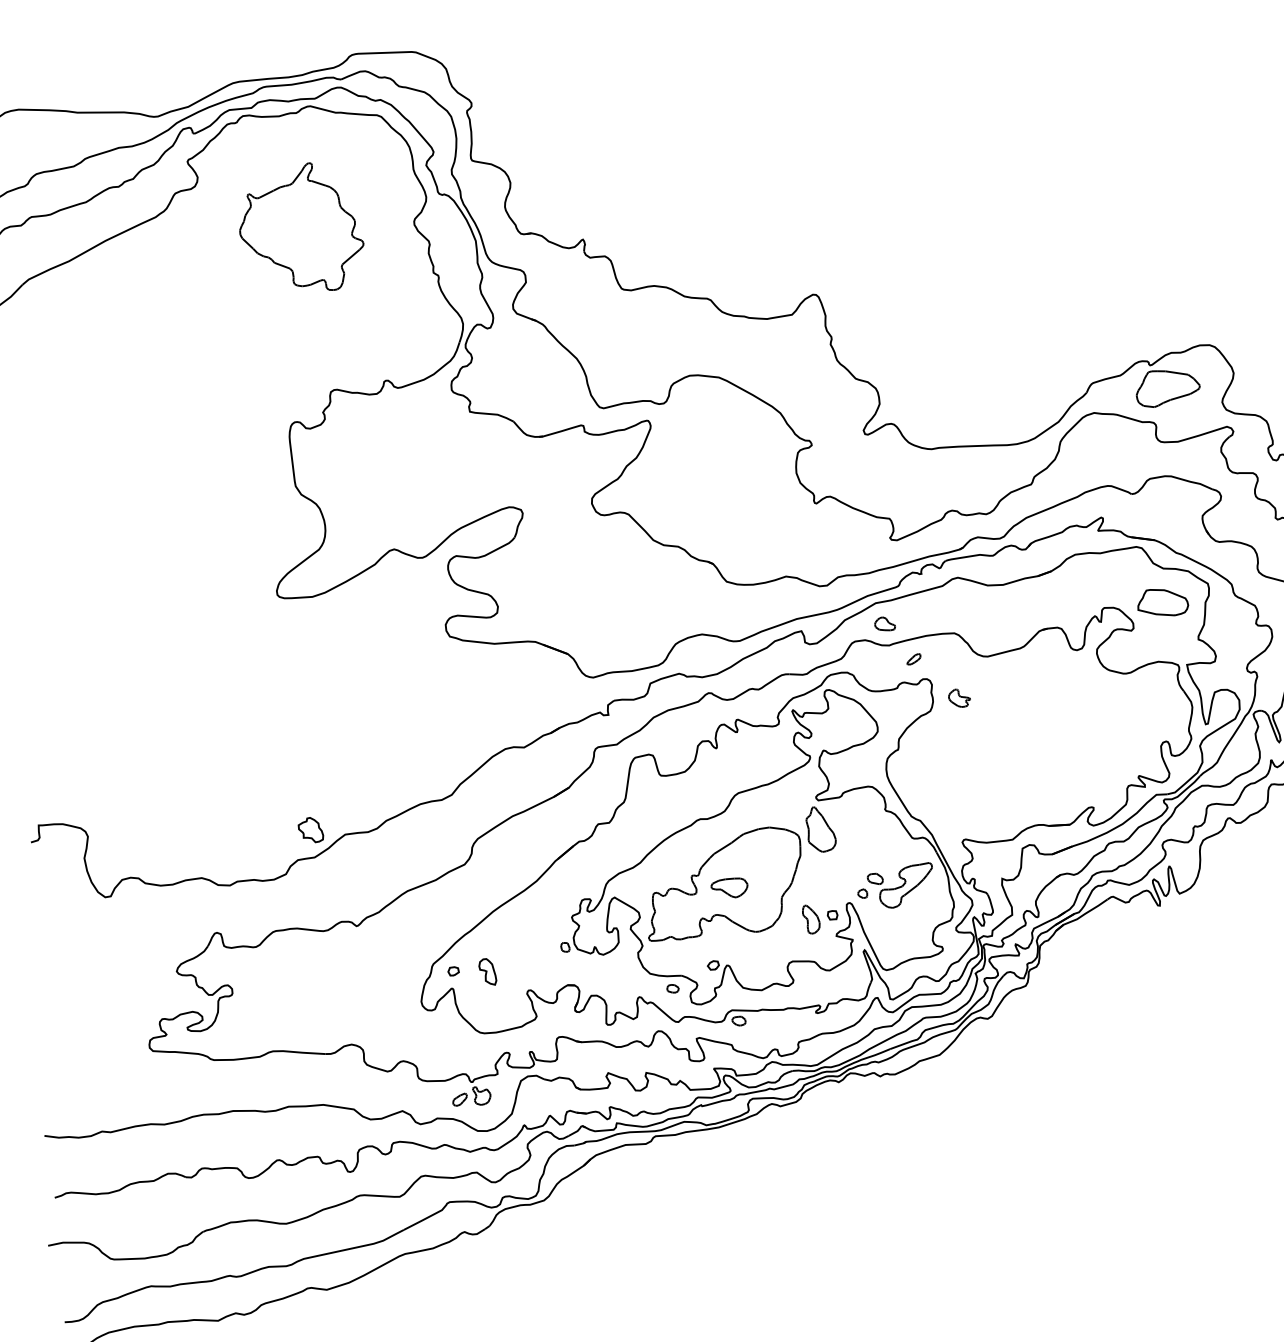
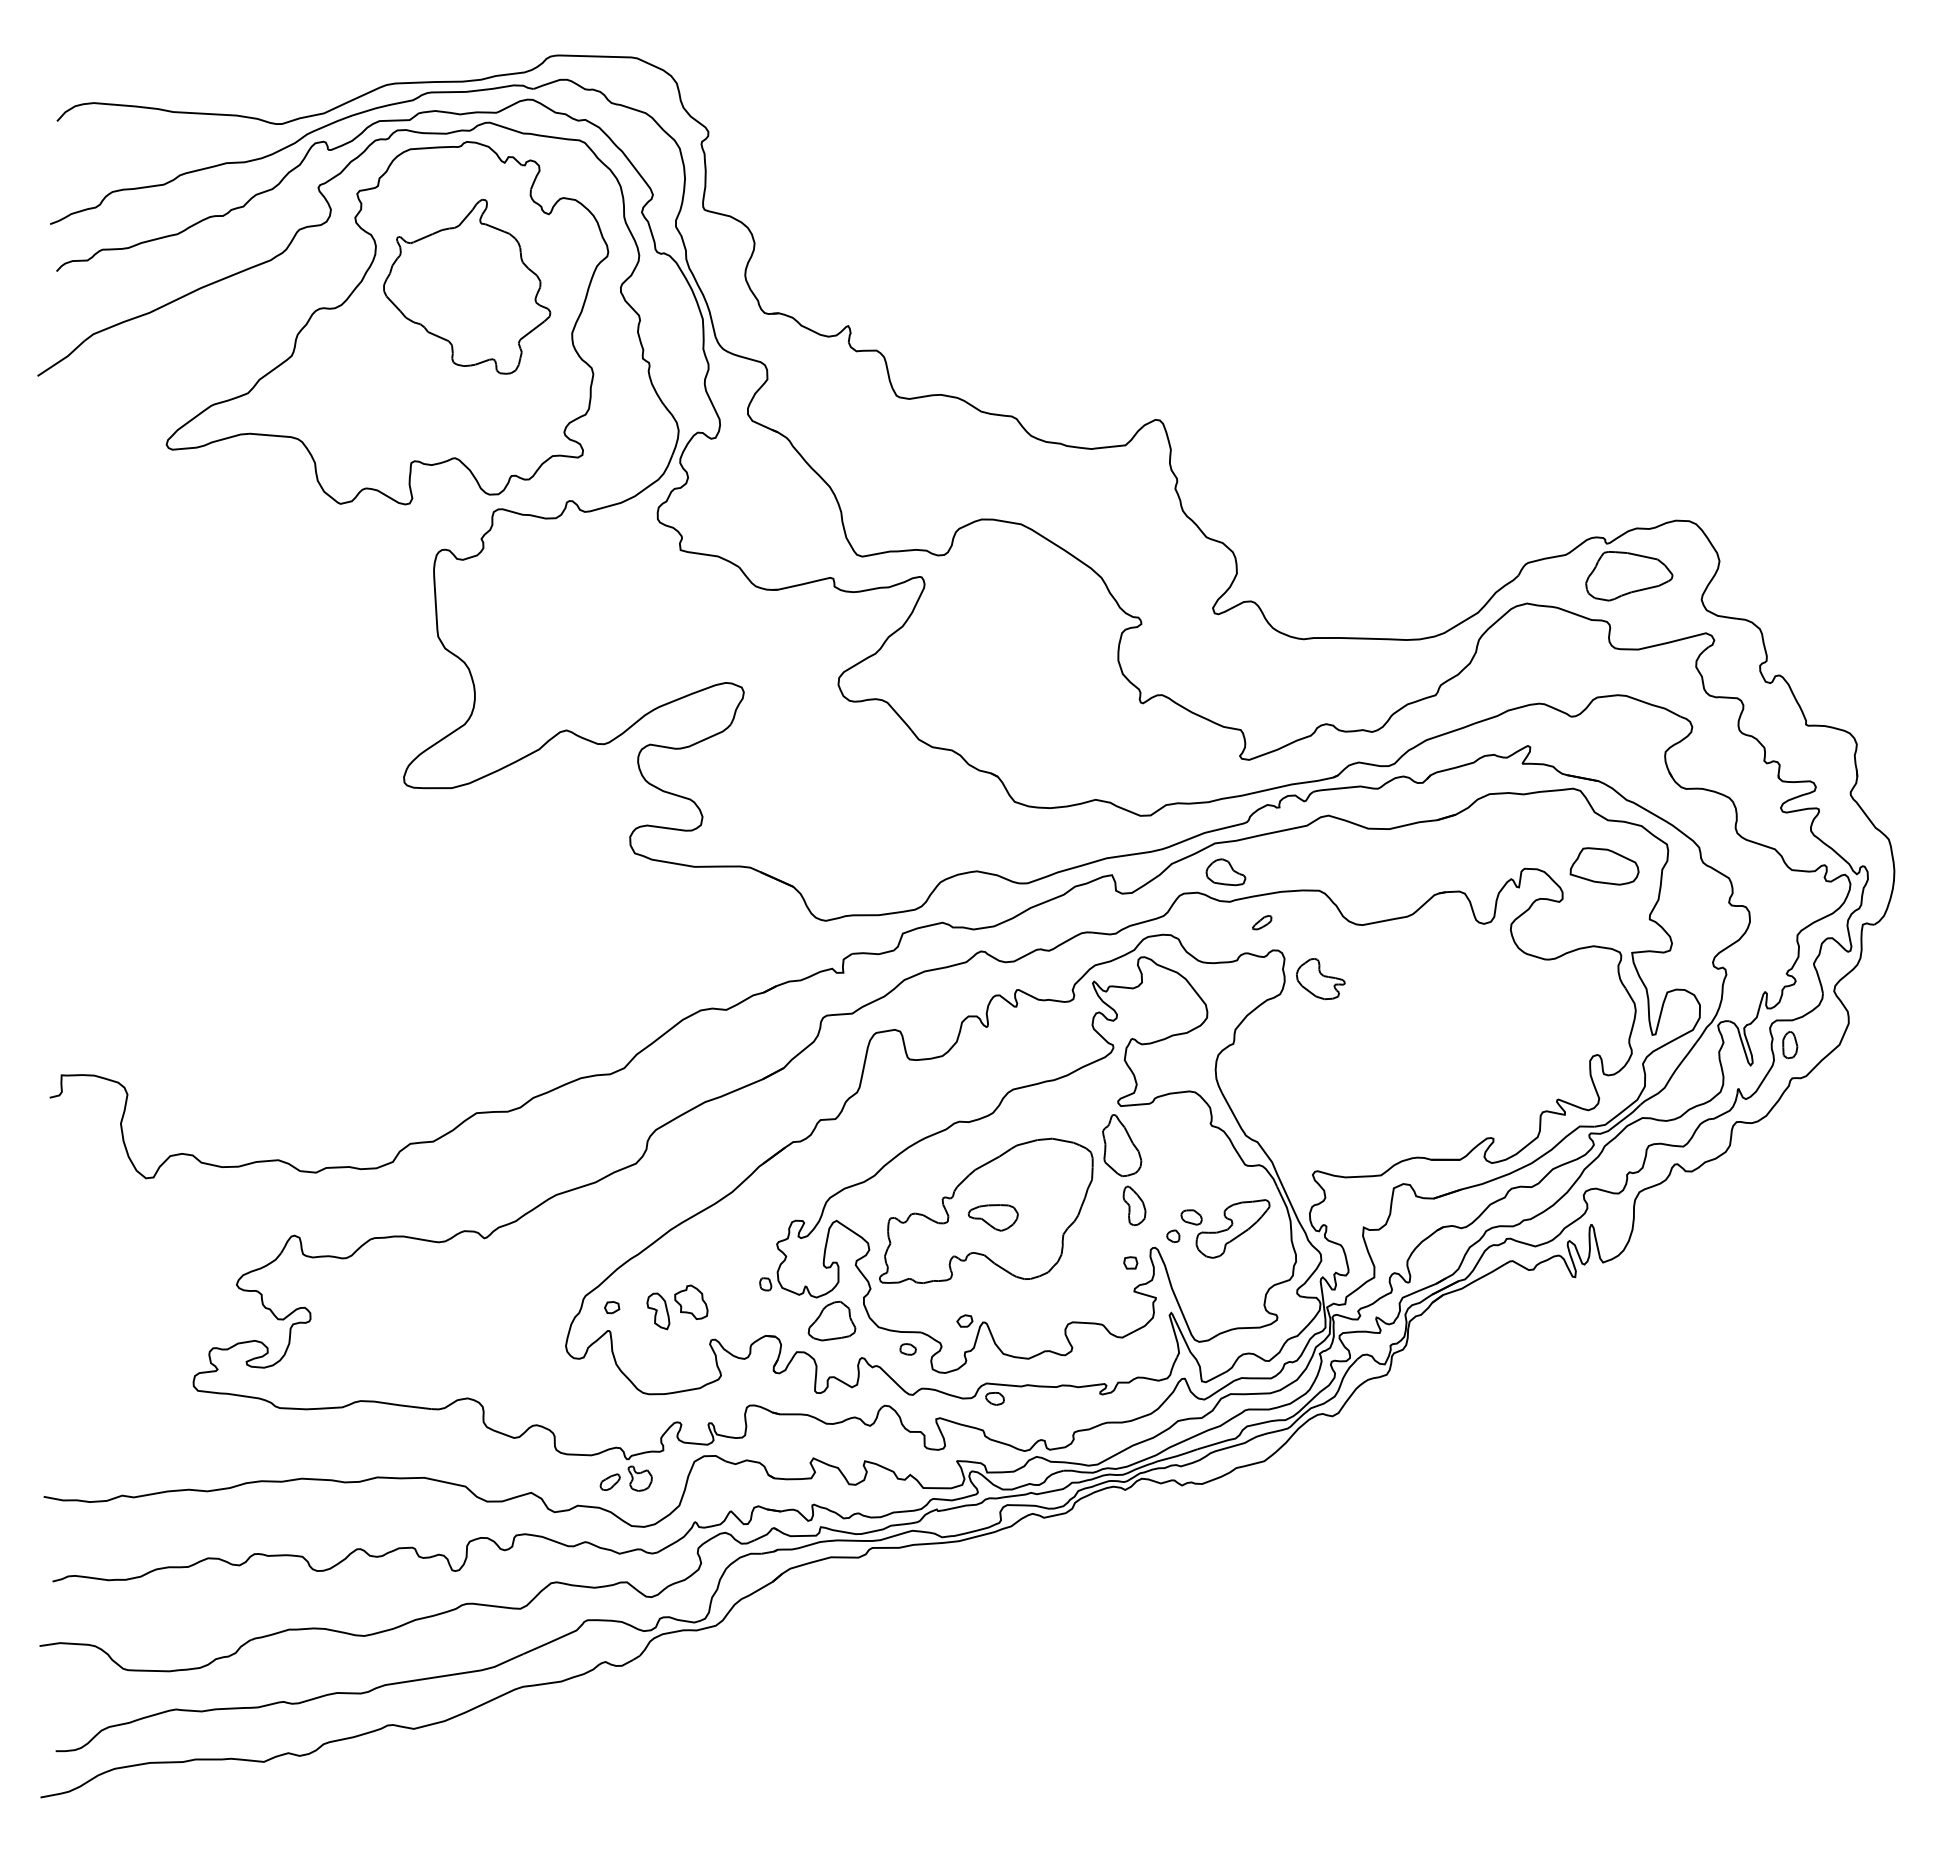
part: (244, 258) -> (387, 323), added
part: (884, 624) -> (1225, 872), size x1.43
part: (959, 698) -> (1320, 979), size x1.67
part: (310, 829) -> (691, 1301), moved
part: (811, 919) -> (1134, 1205), moved
part: (615, 970) -> (831, 1320), added

